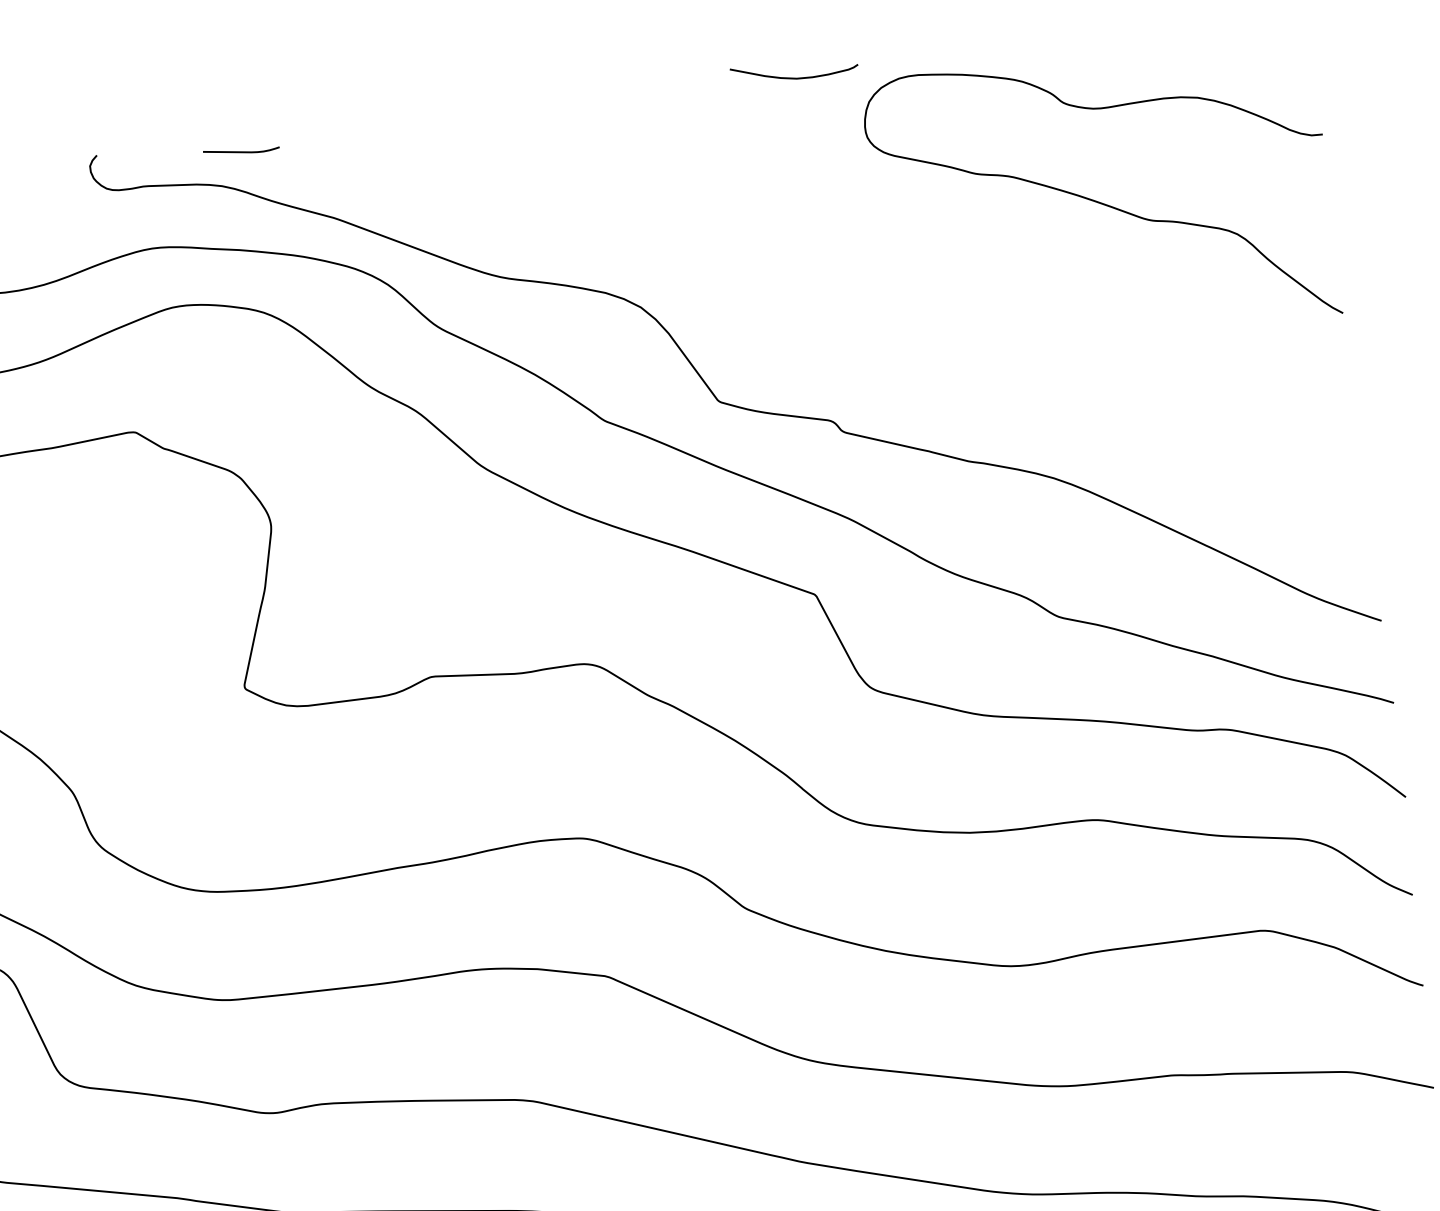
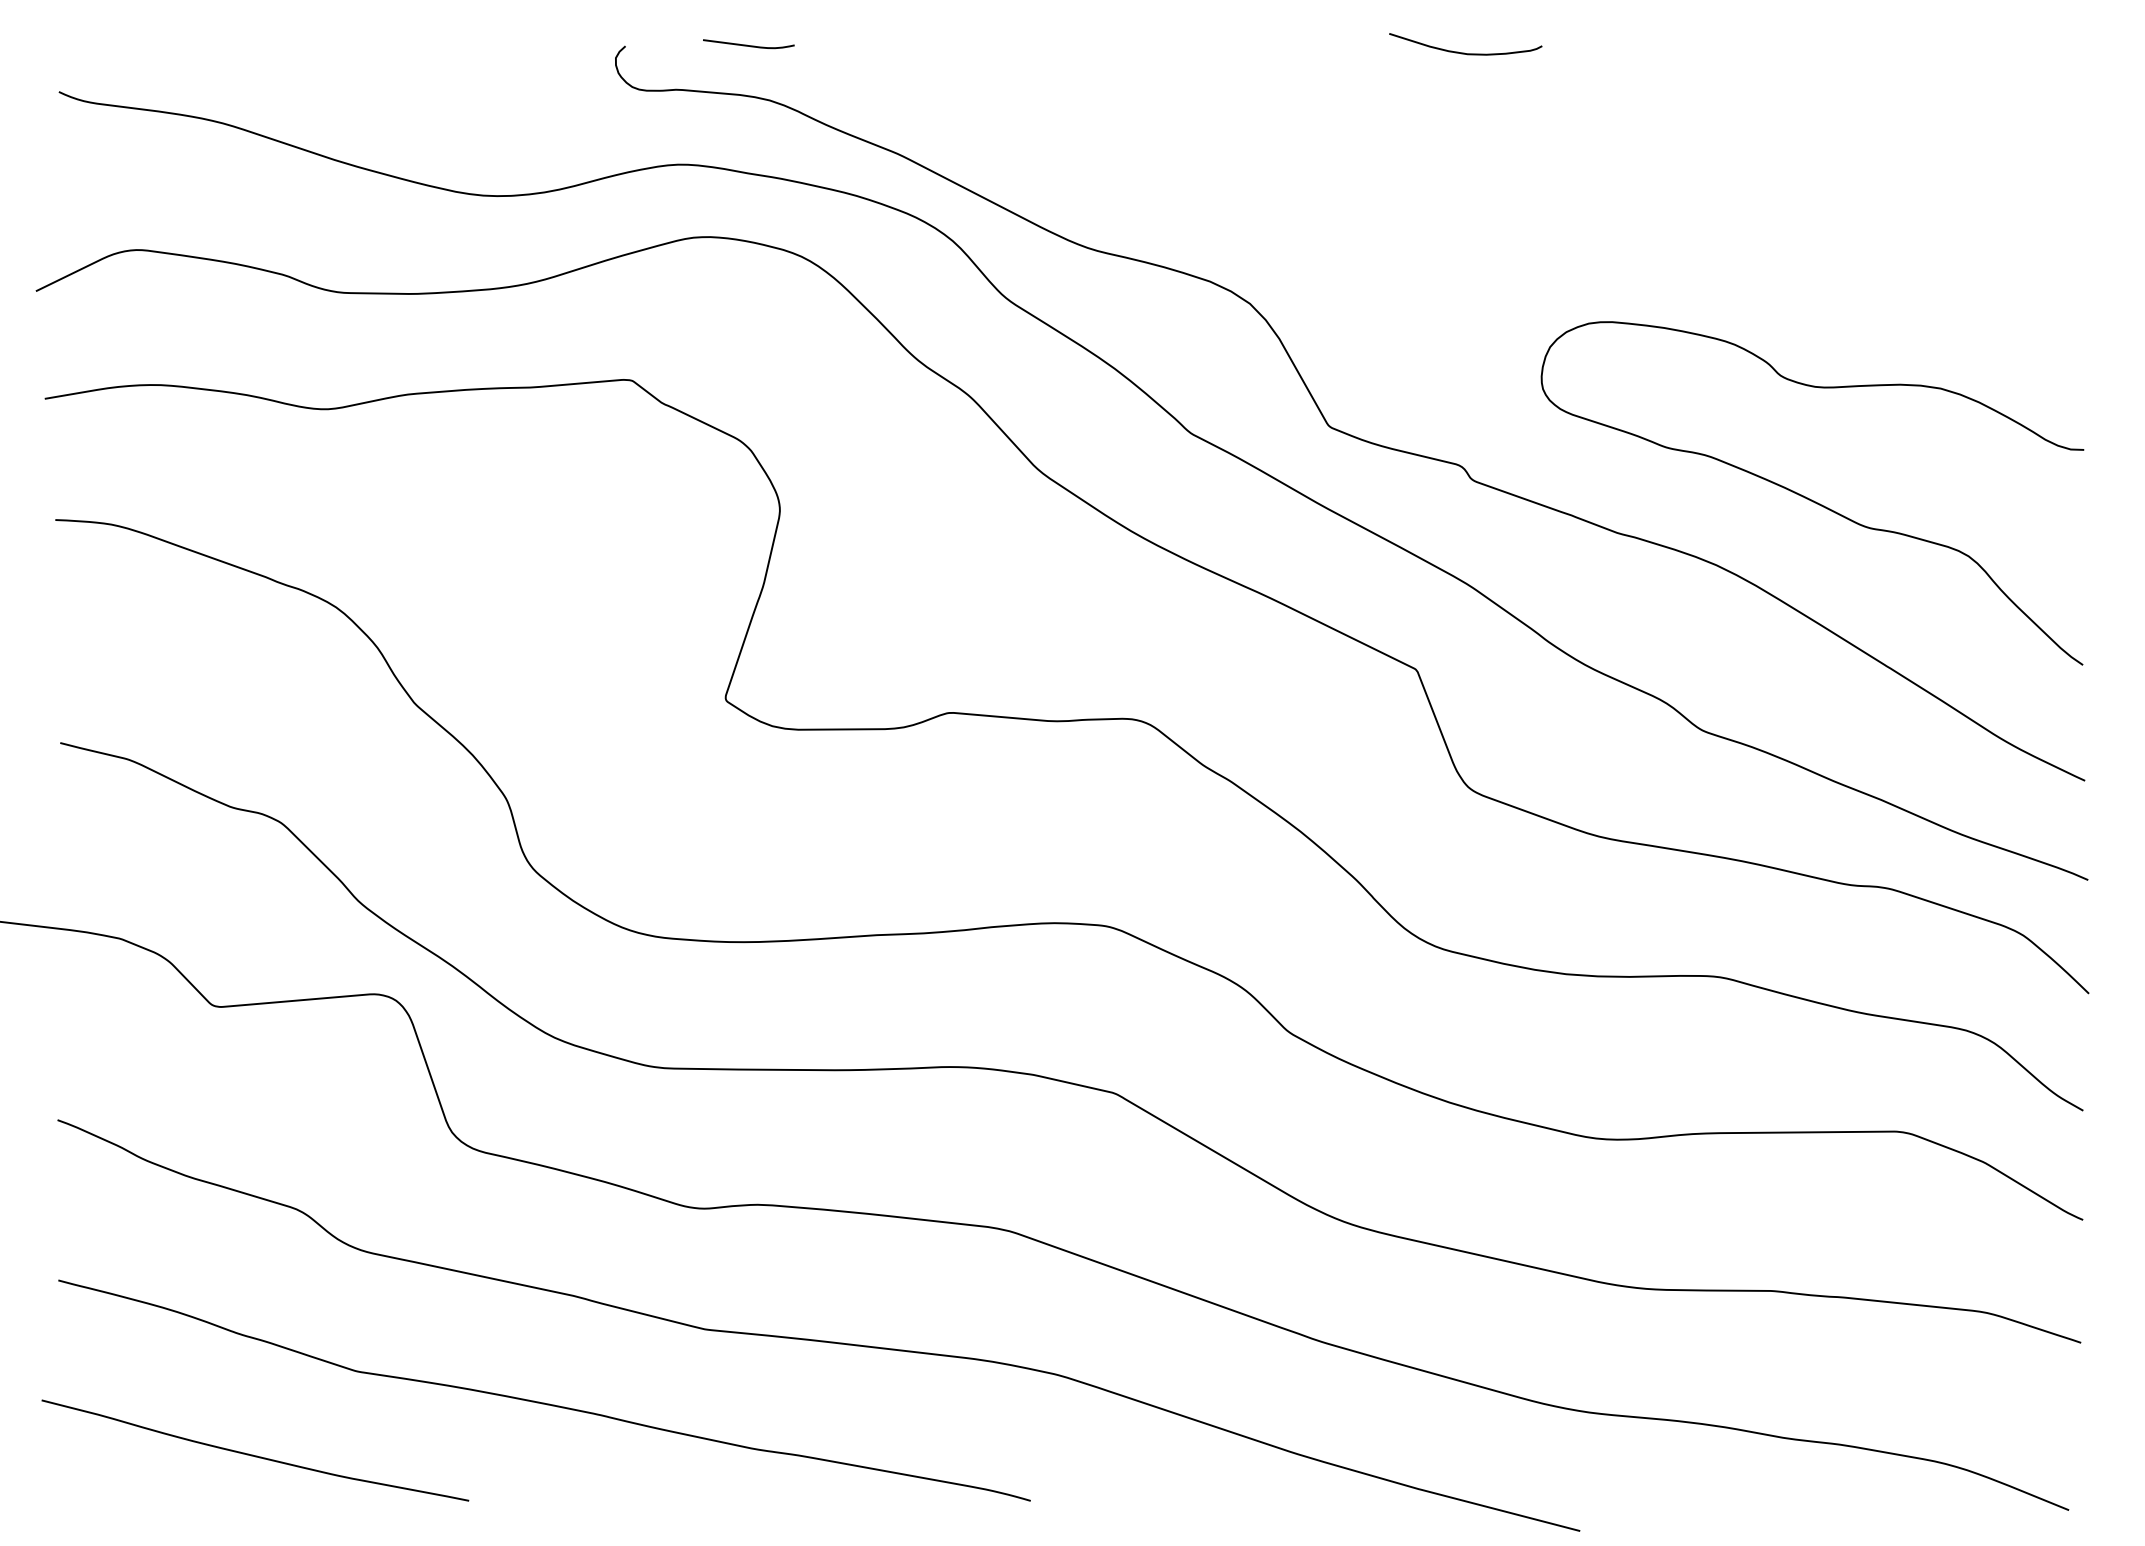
curve: (240, 151) -> (747, 44), moved
curve: (1099, 201) -> (1809, 498), moved

